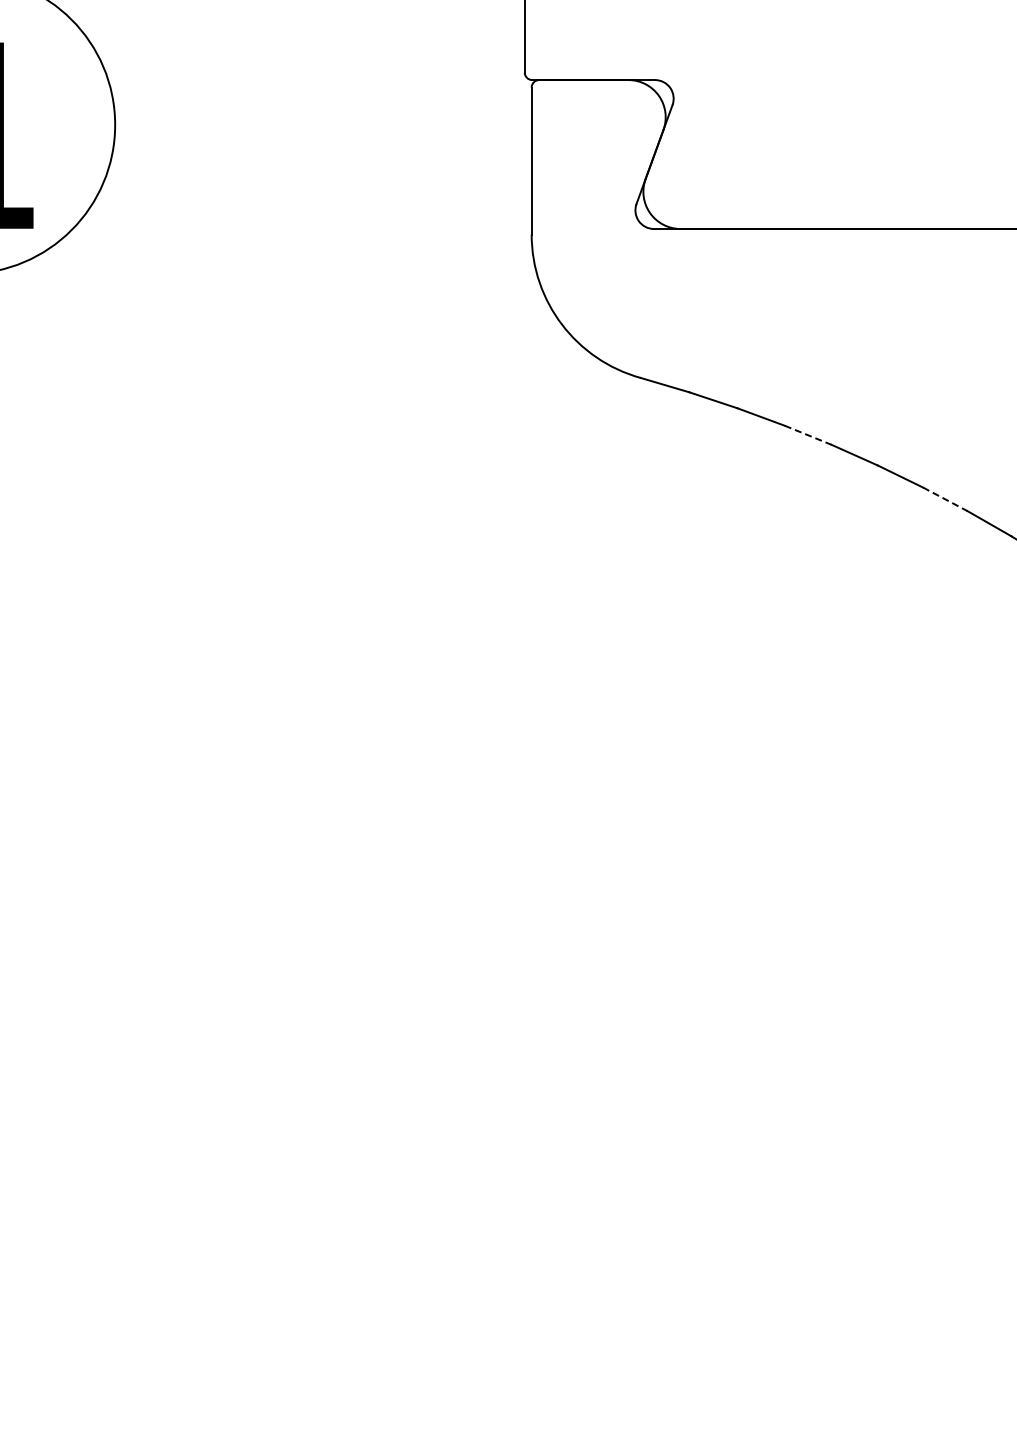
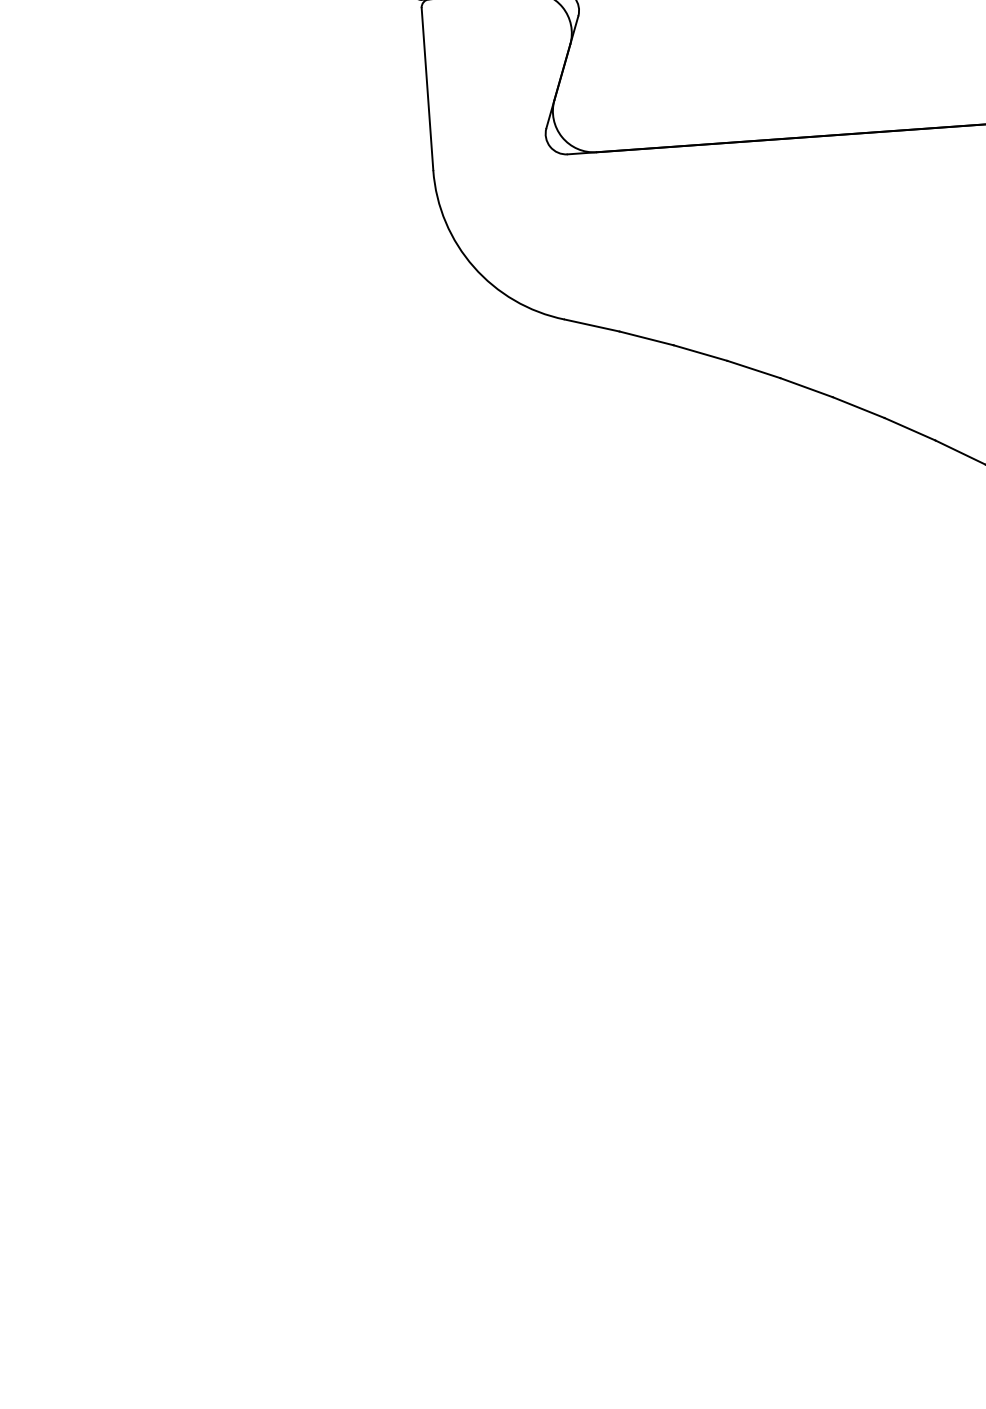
line: (808, 435) -> (754, 369), dashed -> solid
line: (945, 499) -> (910, 429), dashed -> solid

